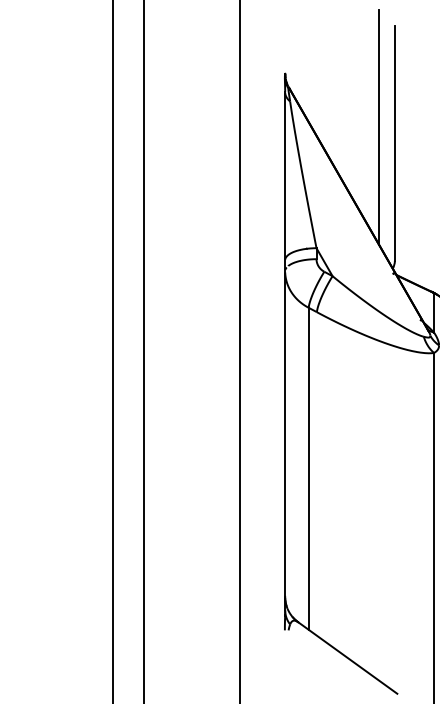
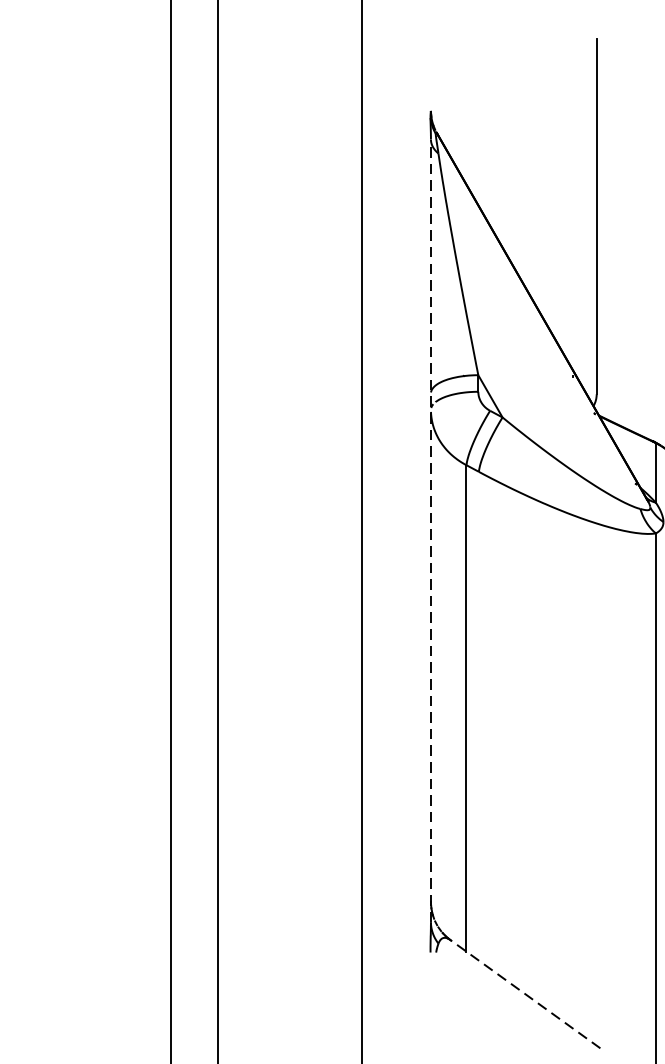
line: (379, 127) -> (573, 192), removed
line: (285, 351) -> (431, 531), solid -> dashed
line: (347, 657) -> (525, 993), solid -> dashed

